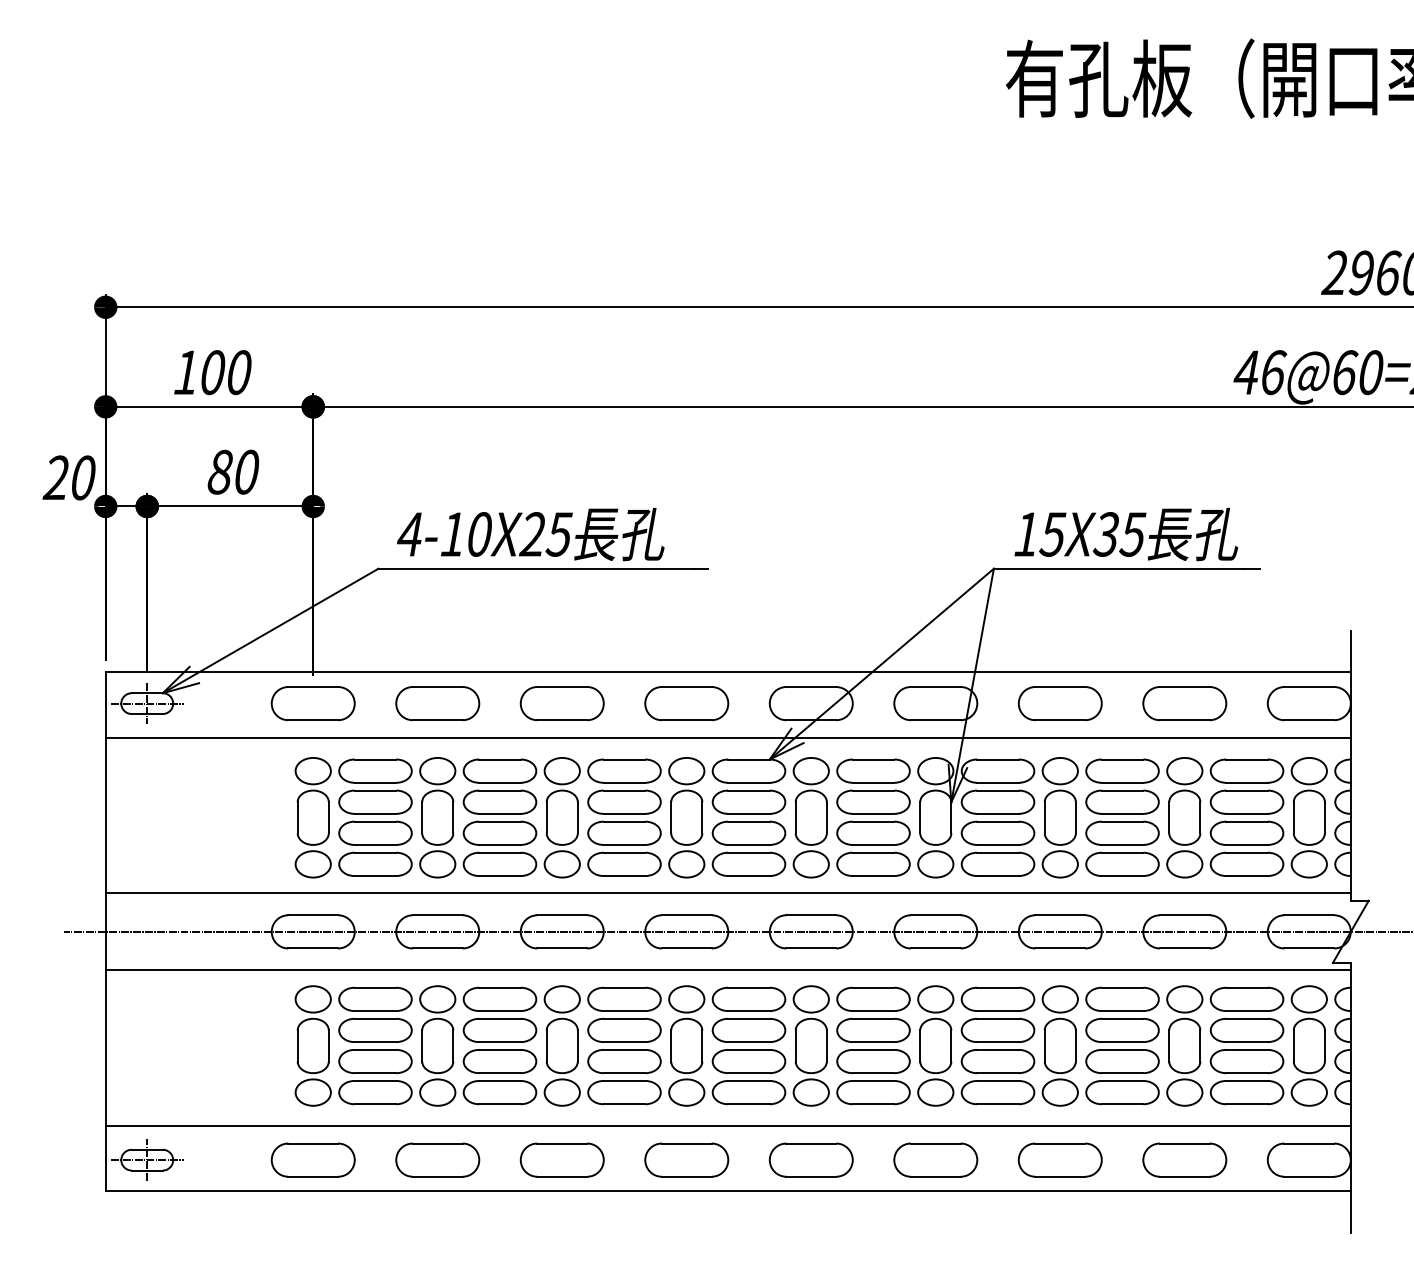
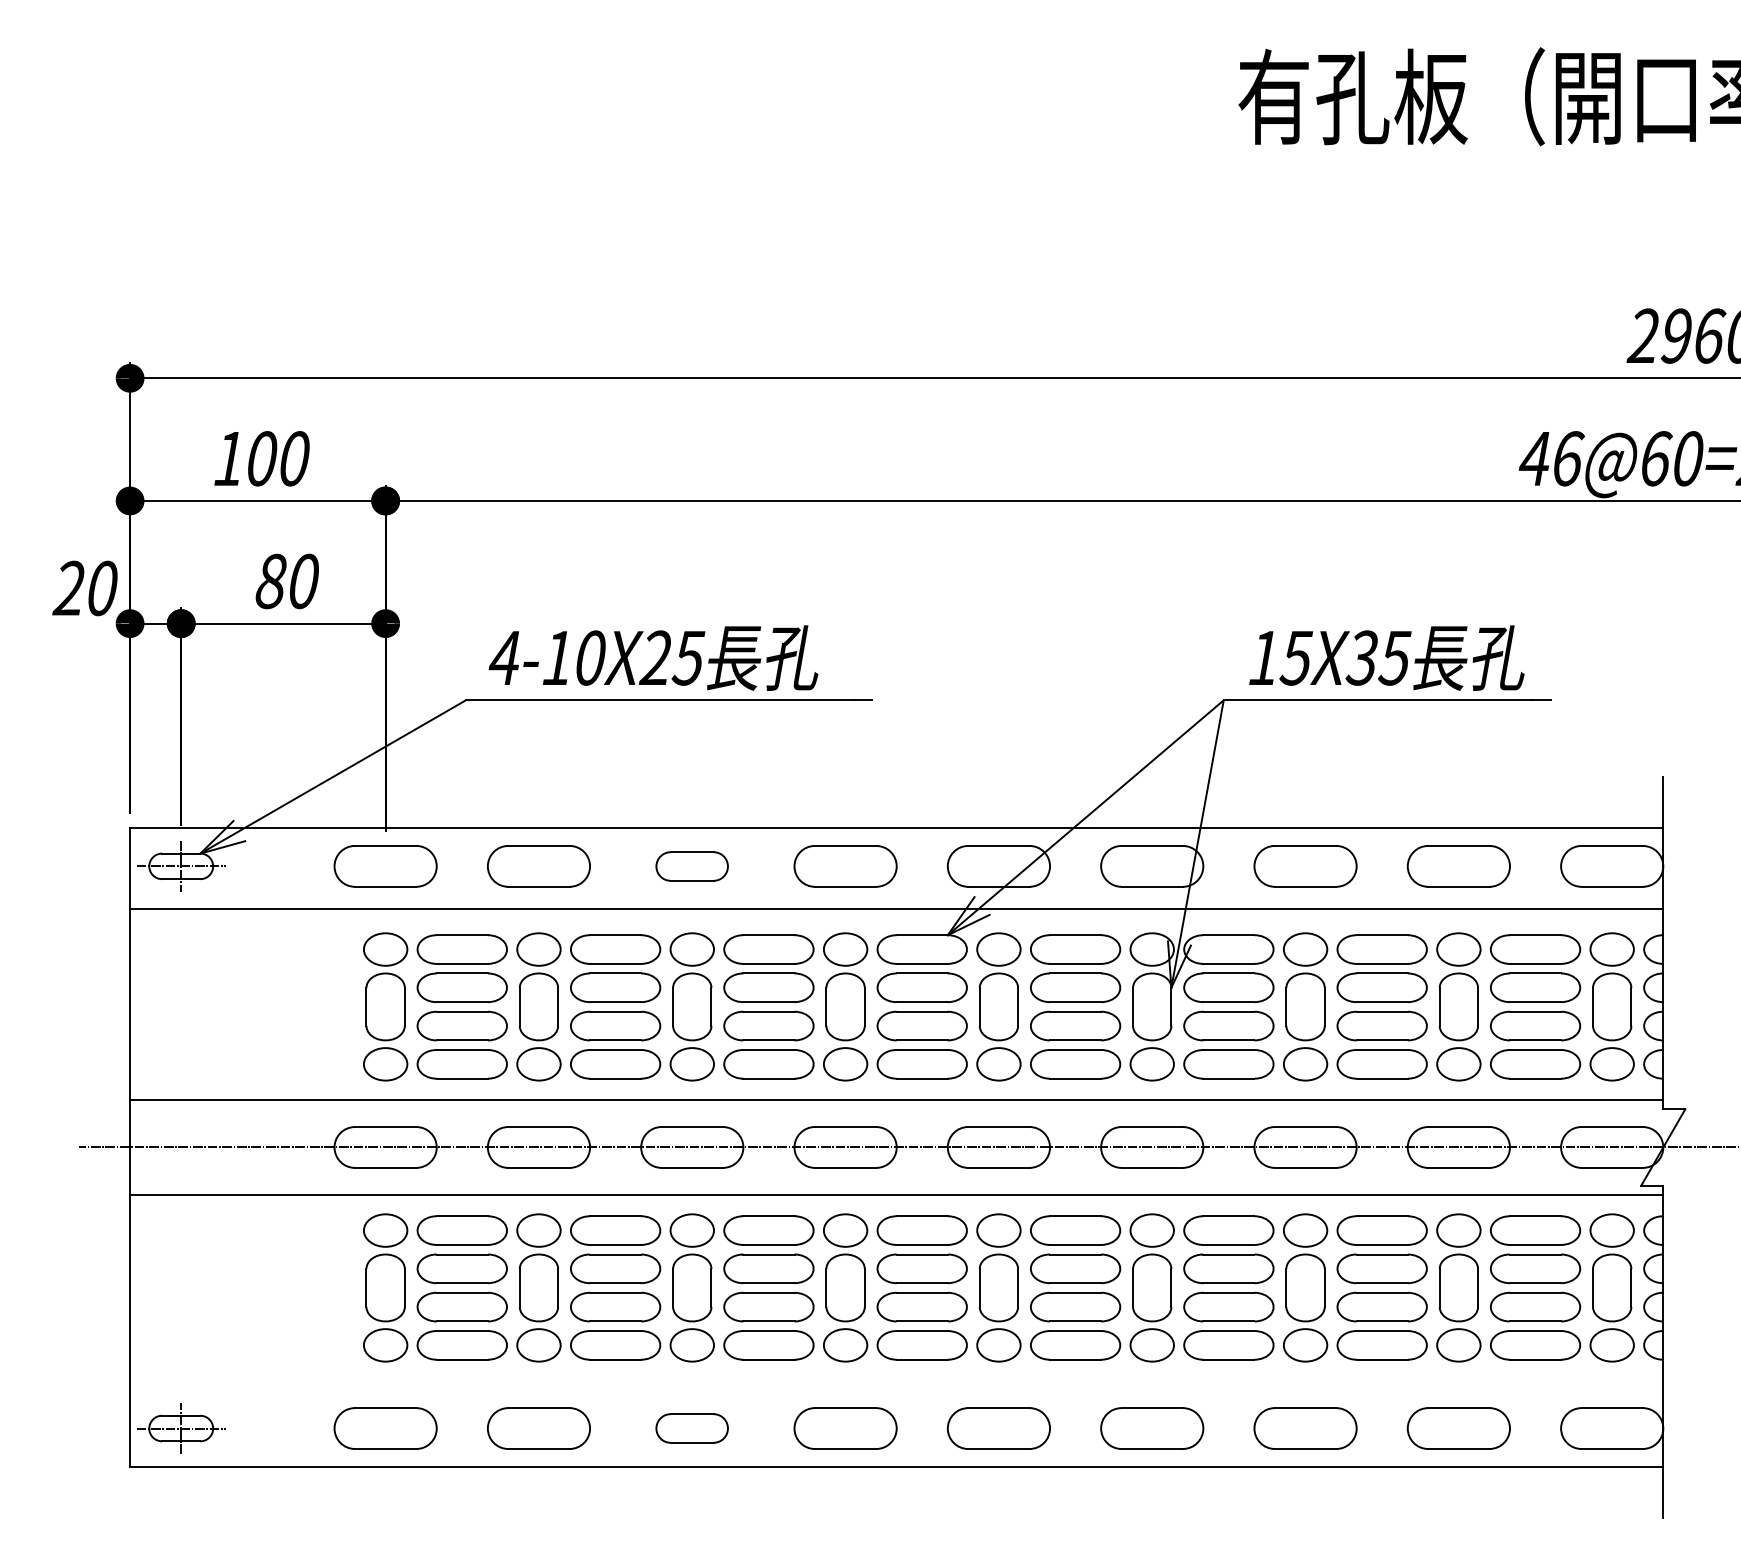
part: (561, 703) -> (691, 866), size x0.7
line: (727, 1125) -> (895, 1385), removed
part: (561, 1159) -> (691, 1427), size x0.7

